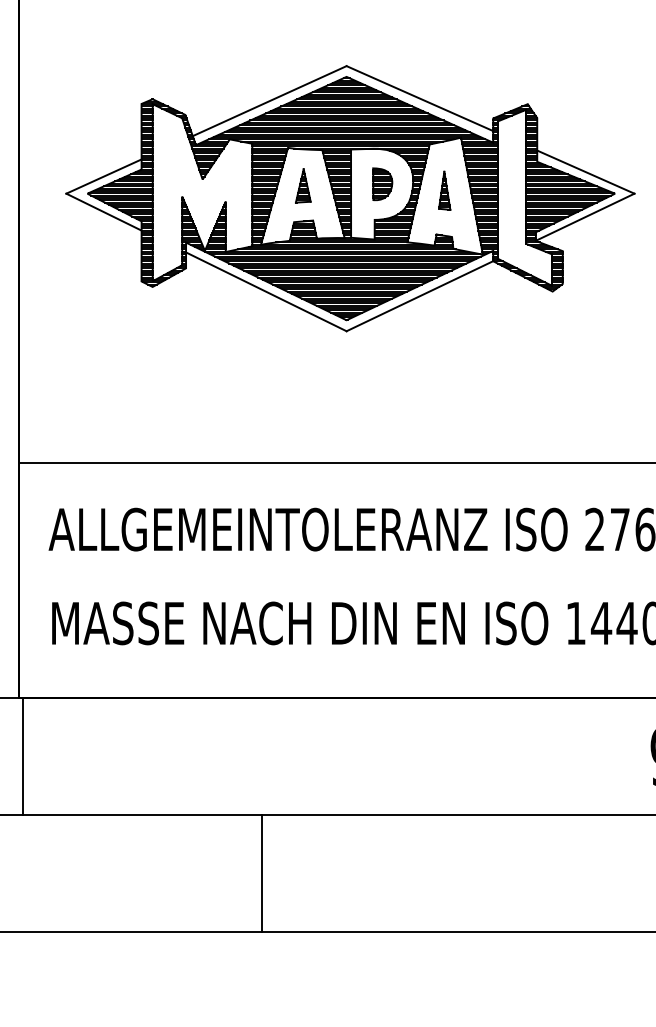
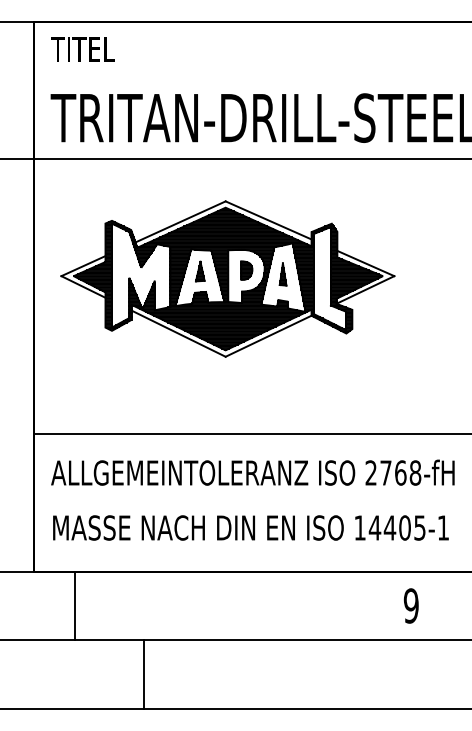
line: (23, 755) -> (75, 605), moved
line: (261, 873) -> (143, 674), moved

